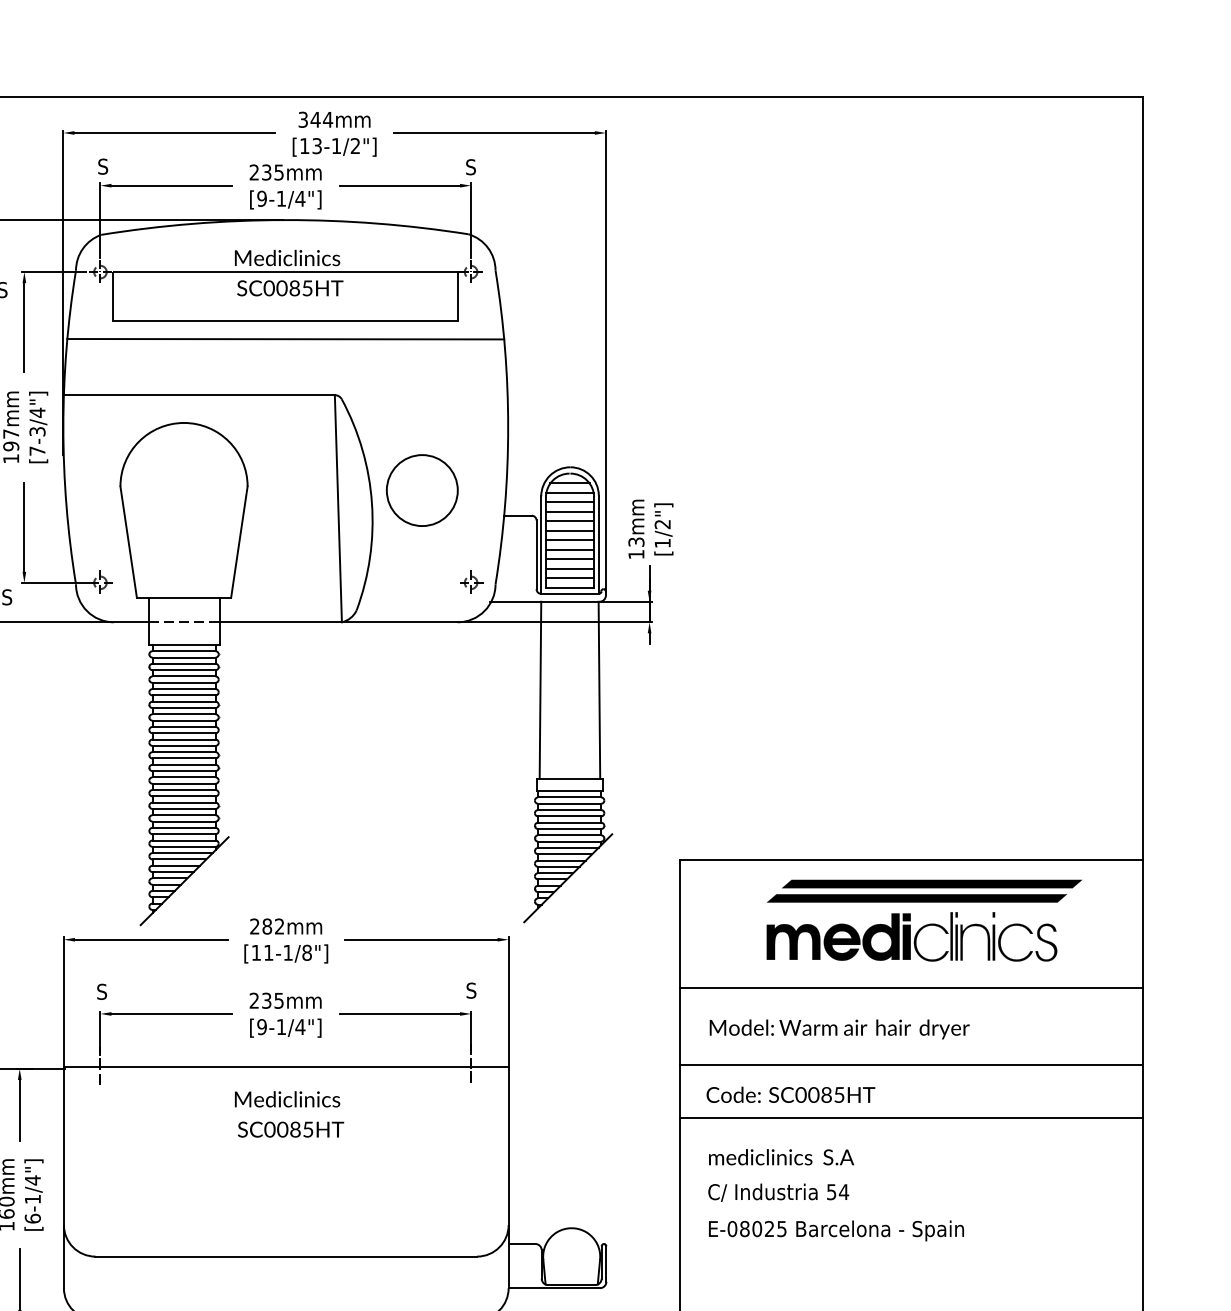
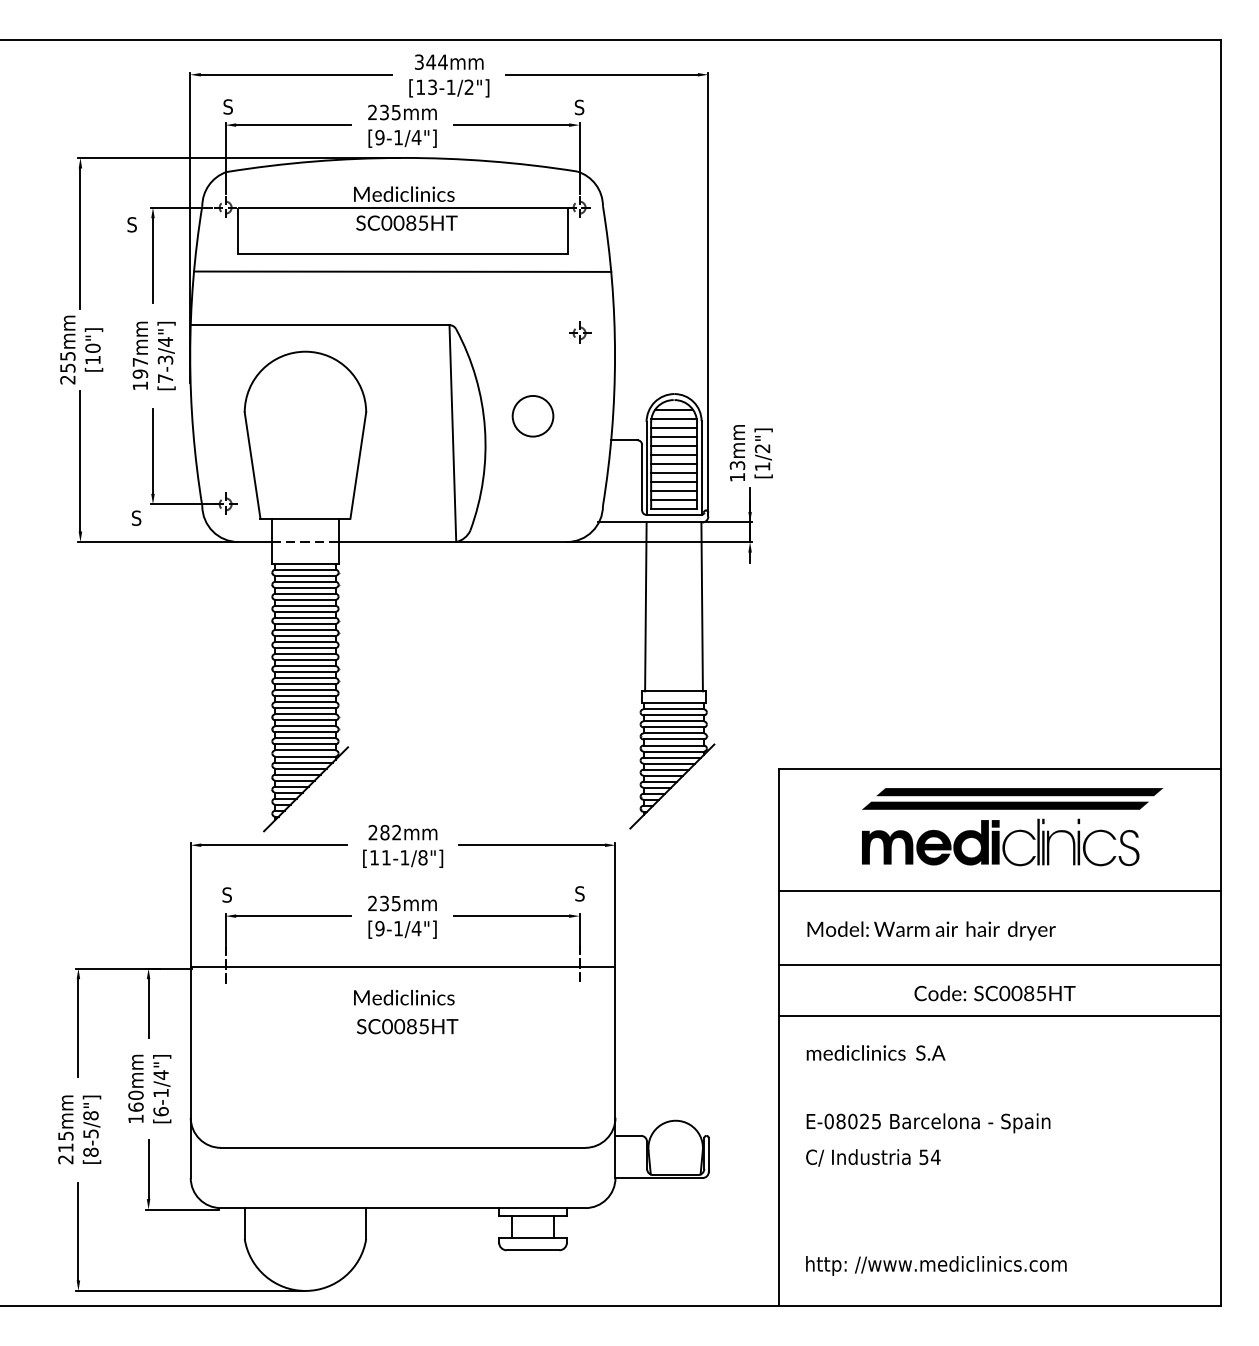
circle: (421, 490) -> (532, 416), size x0.6
part: (472, 581) -> (580, 332), moved
text: (790, 1094) -> (994, 993), moved
text: (778, 1192) -> (873, 1157), moved

